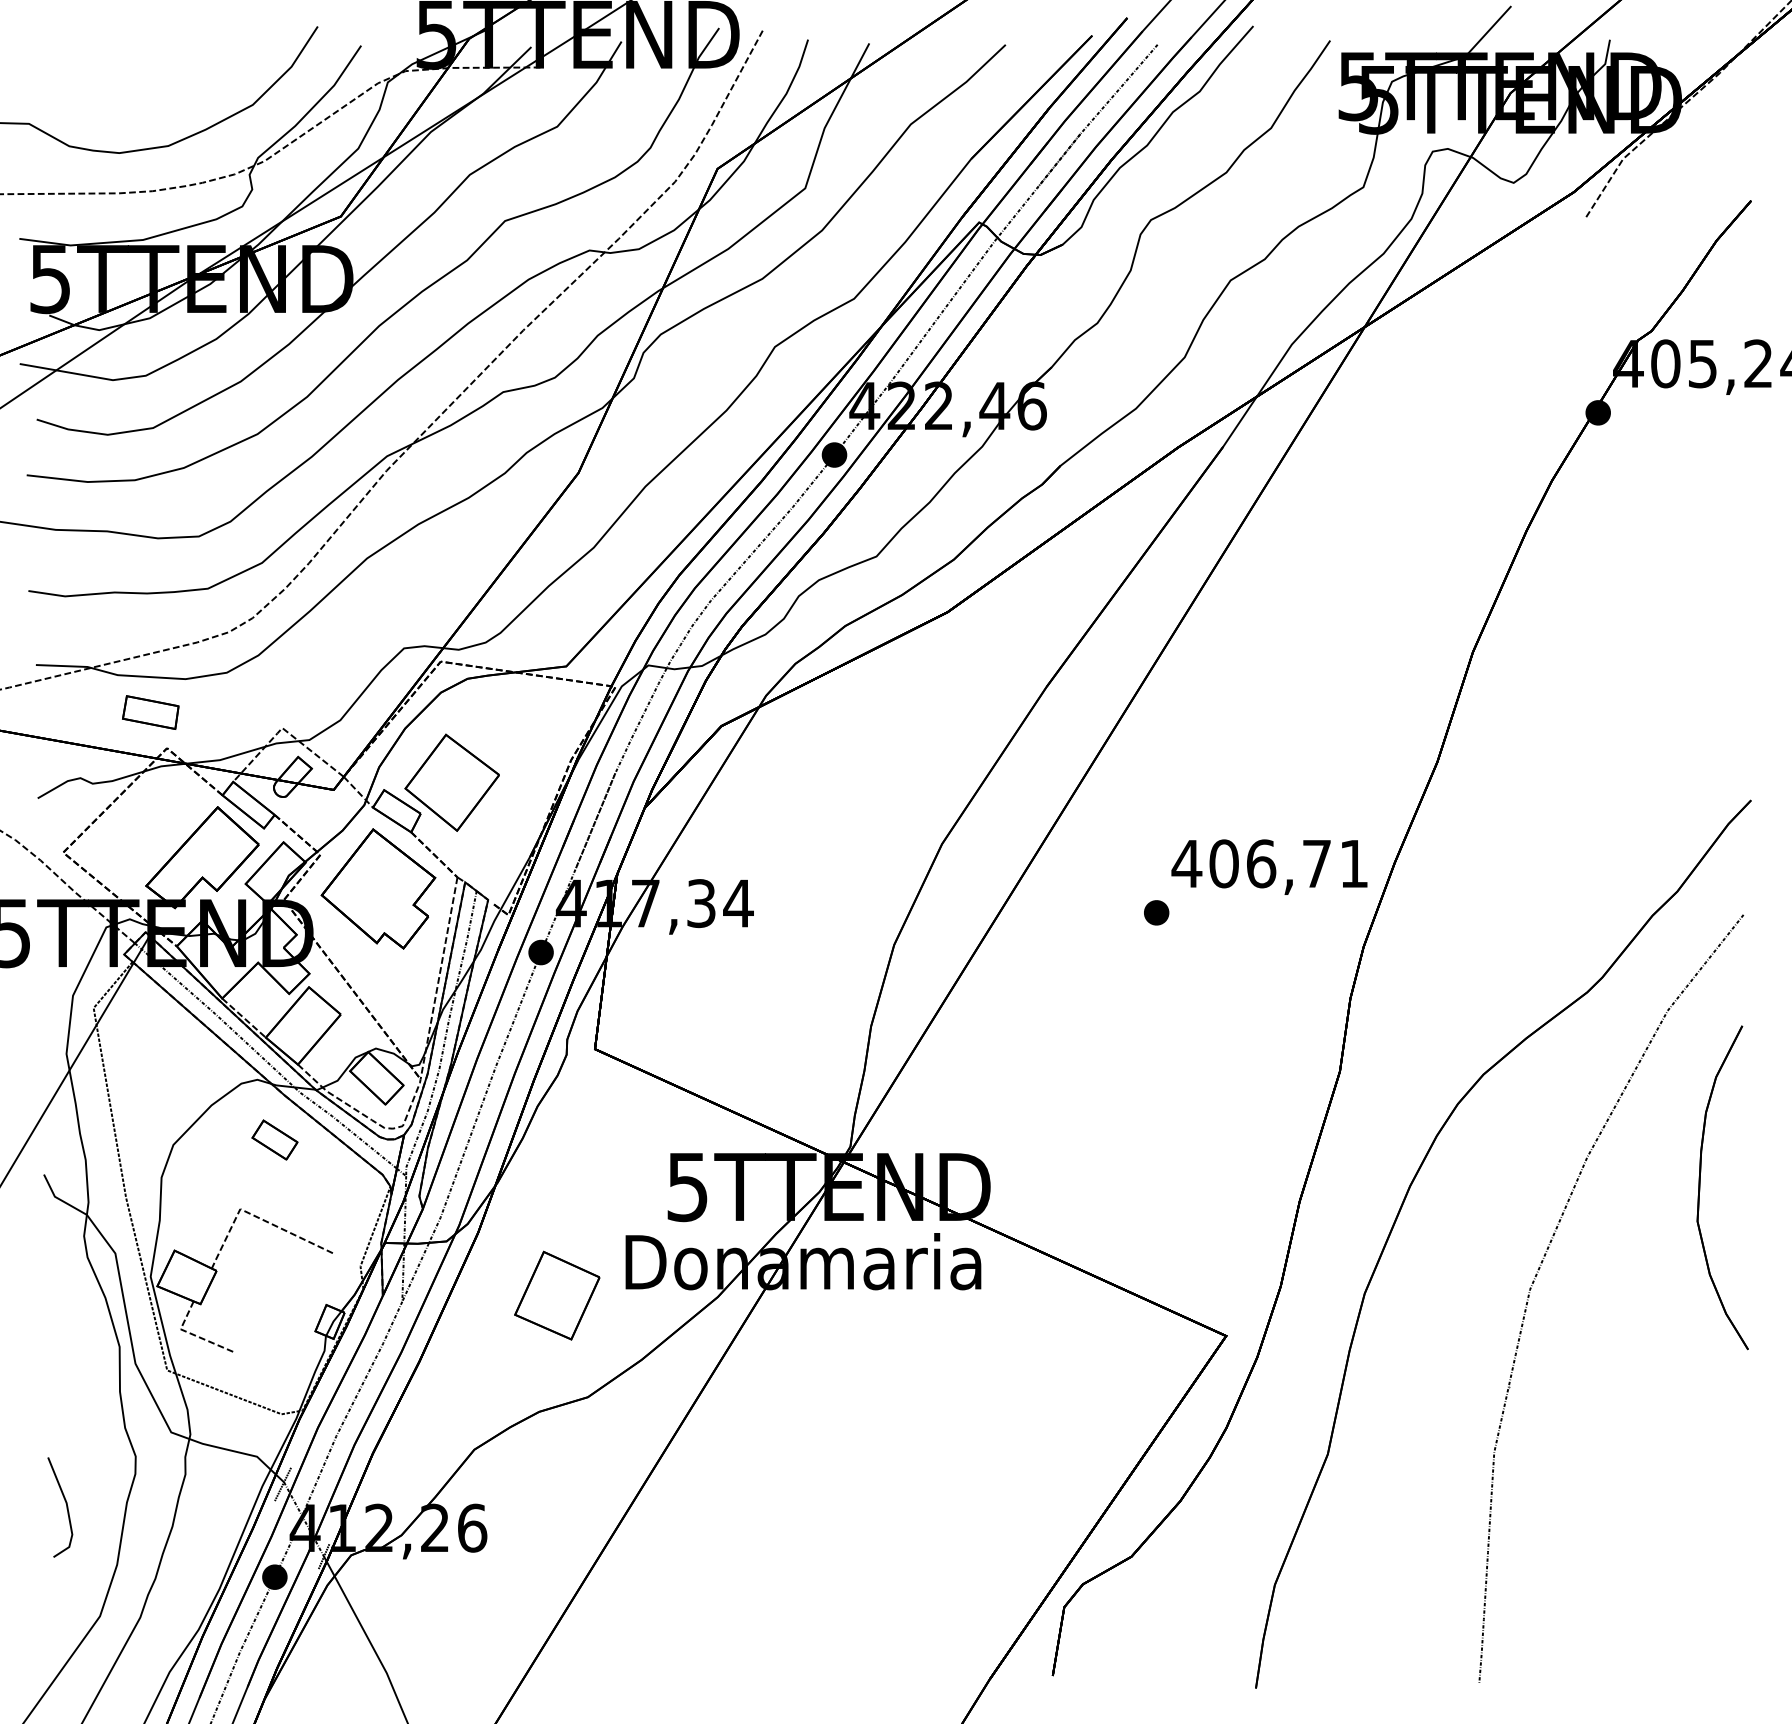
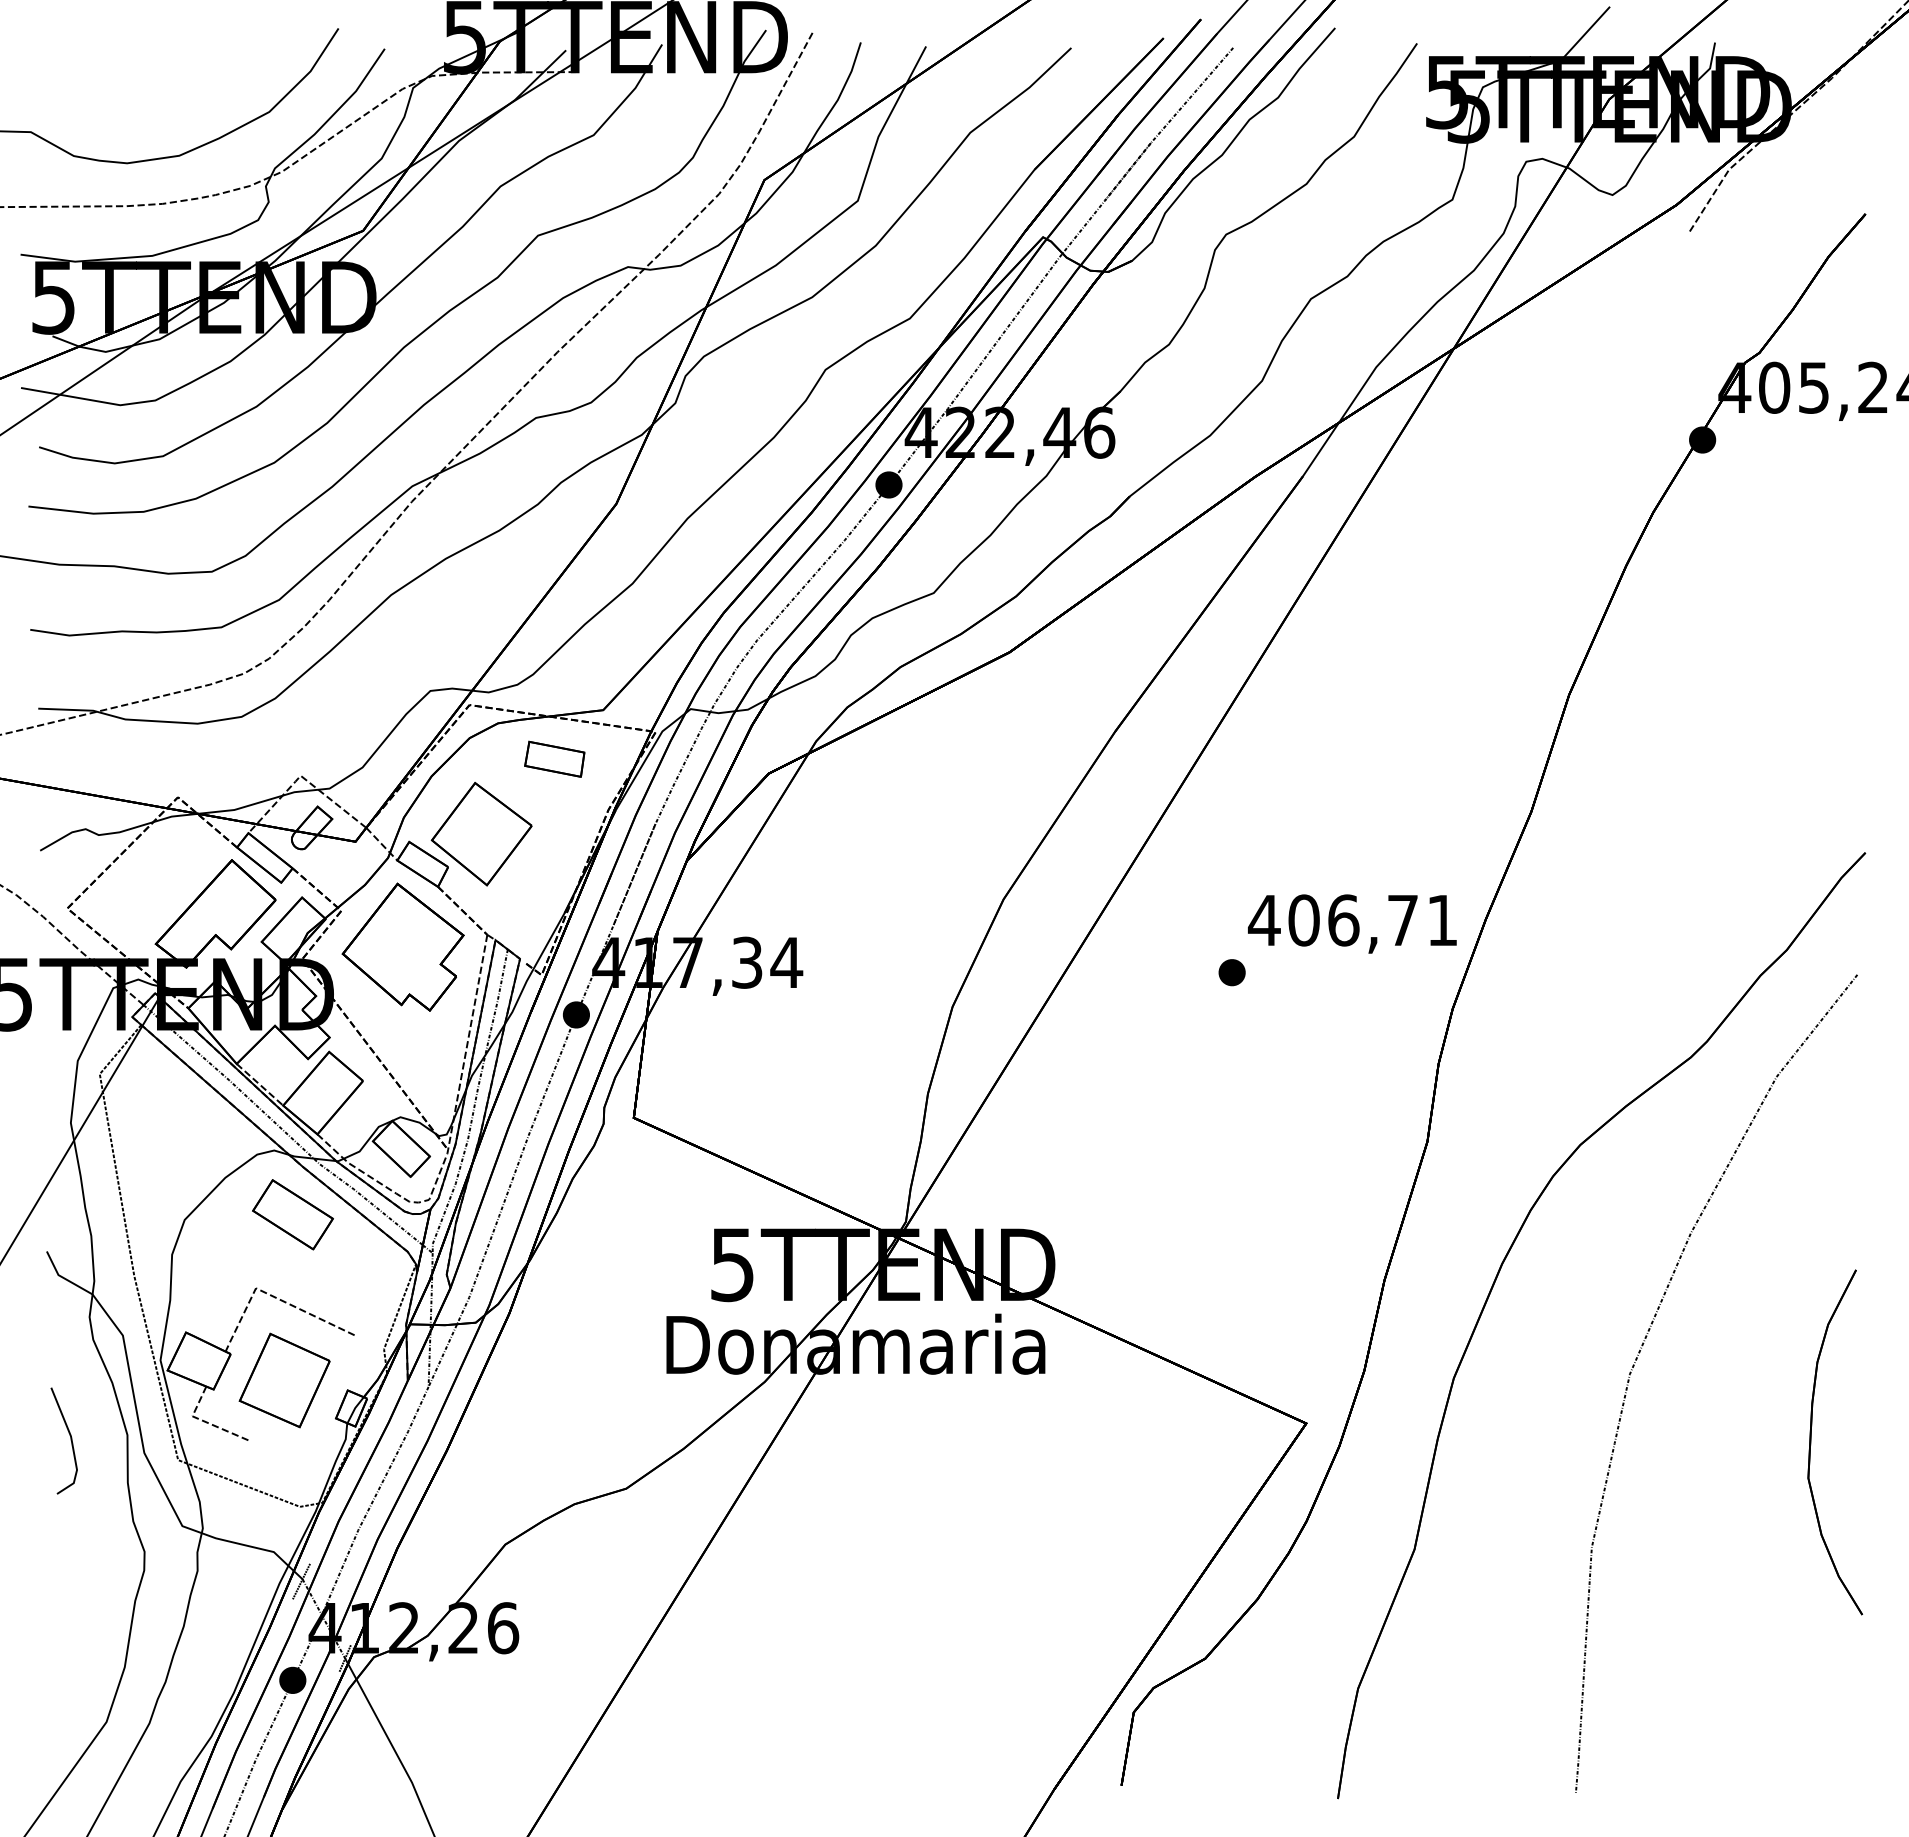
part: (150, 712) -> (554, 759), moved
part: (274, 1139) -> (292, 1214), size x1.67
part: (1700, 1187) -> (1811, 1442), moved
part: (557, 1295) -> (284, 1380), moved
part: (60, 1507) -> (64, 1441), moved

